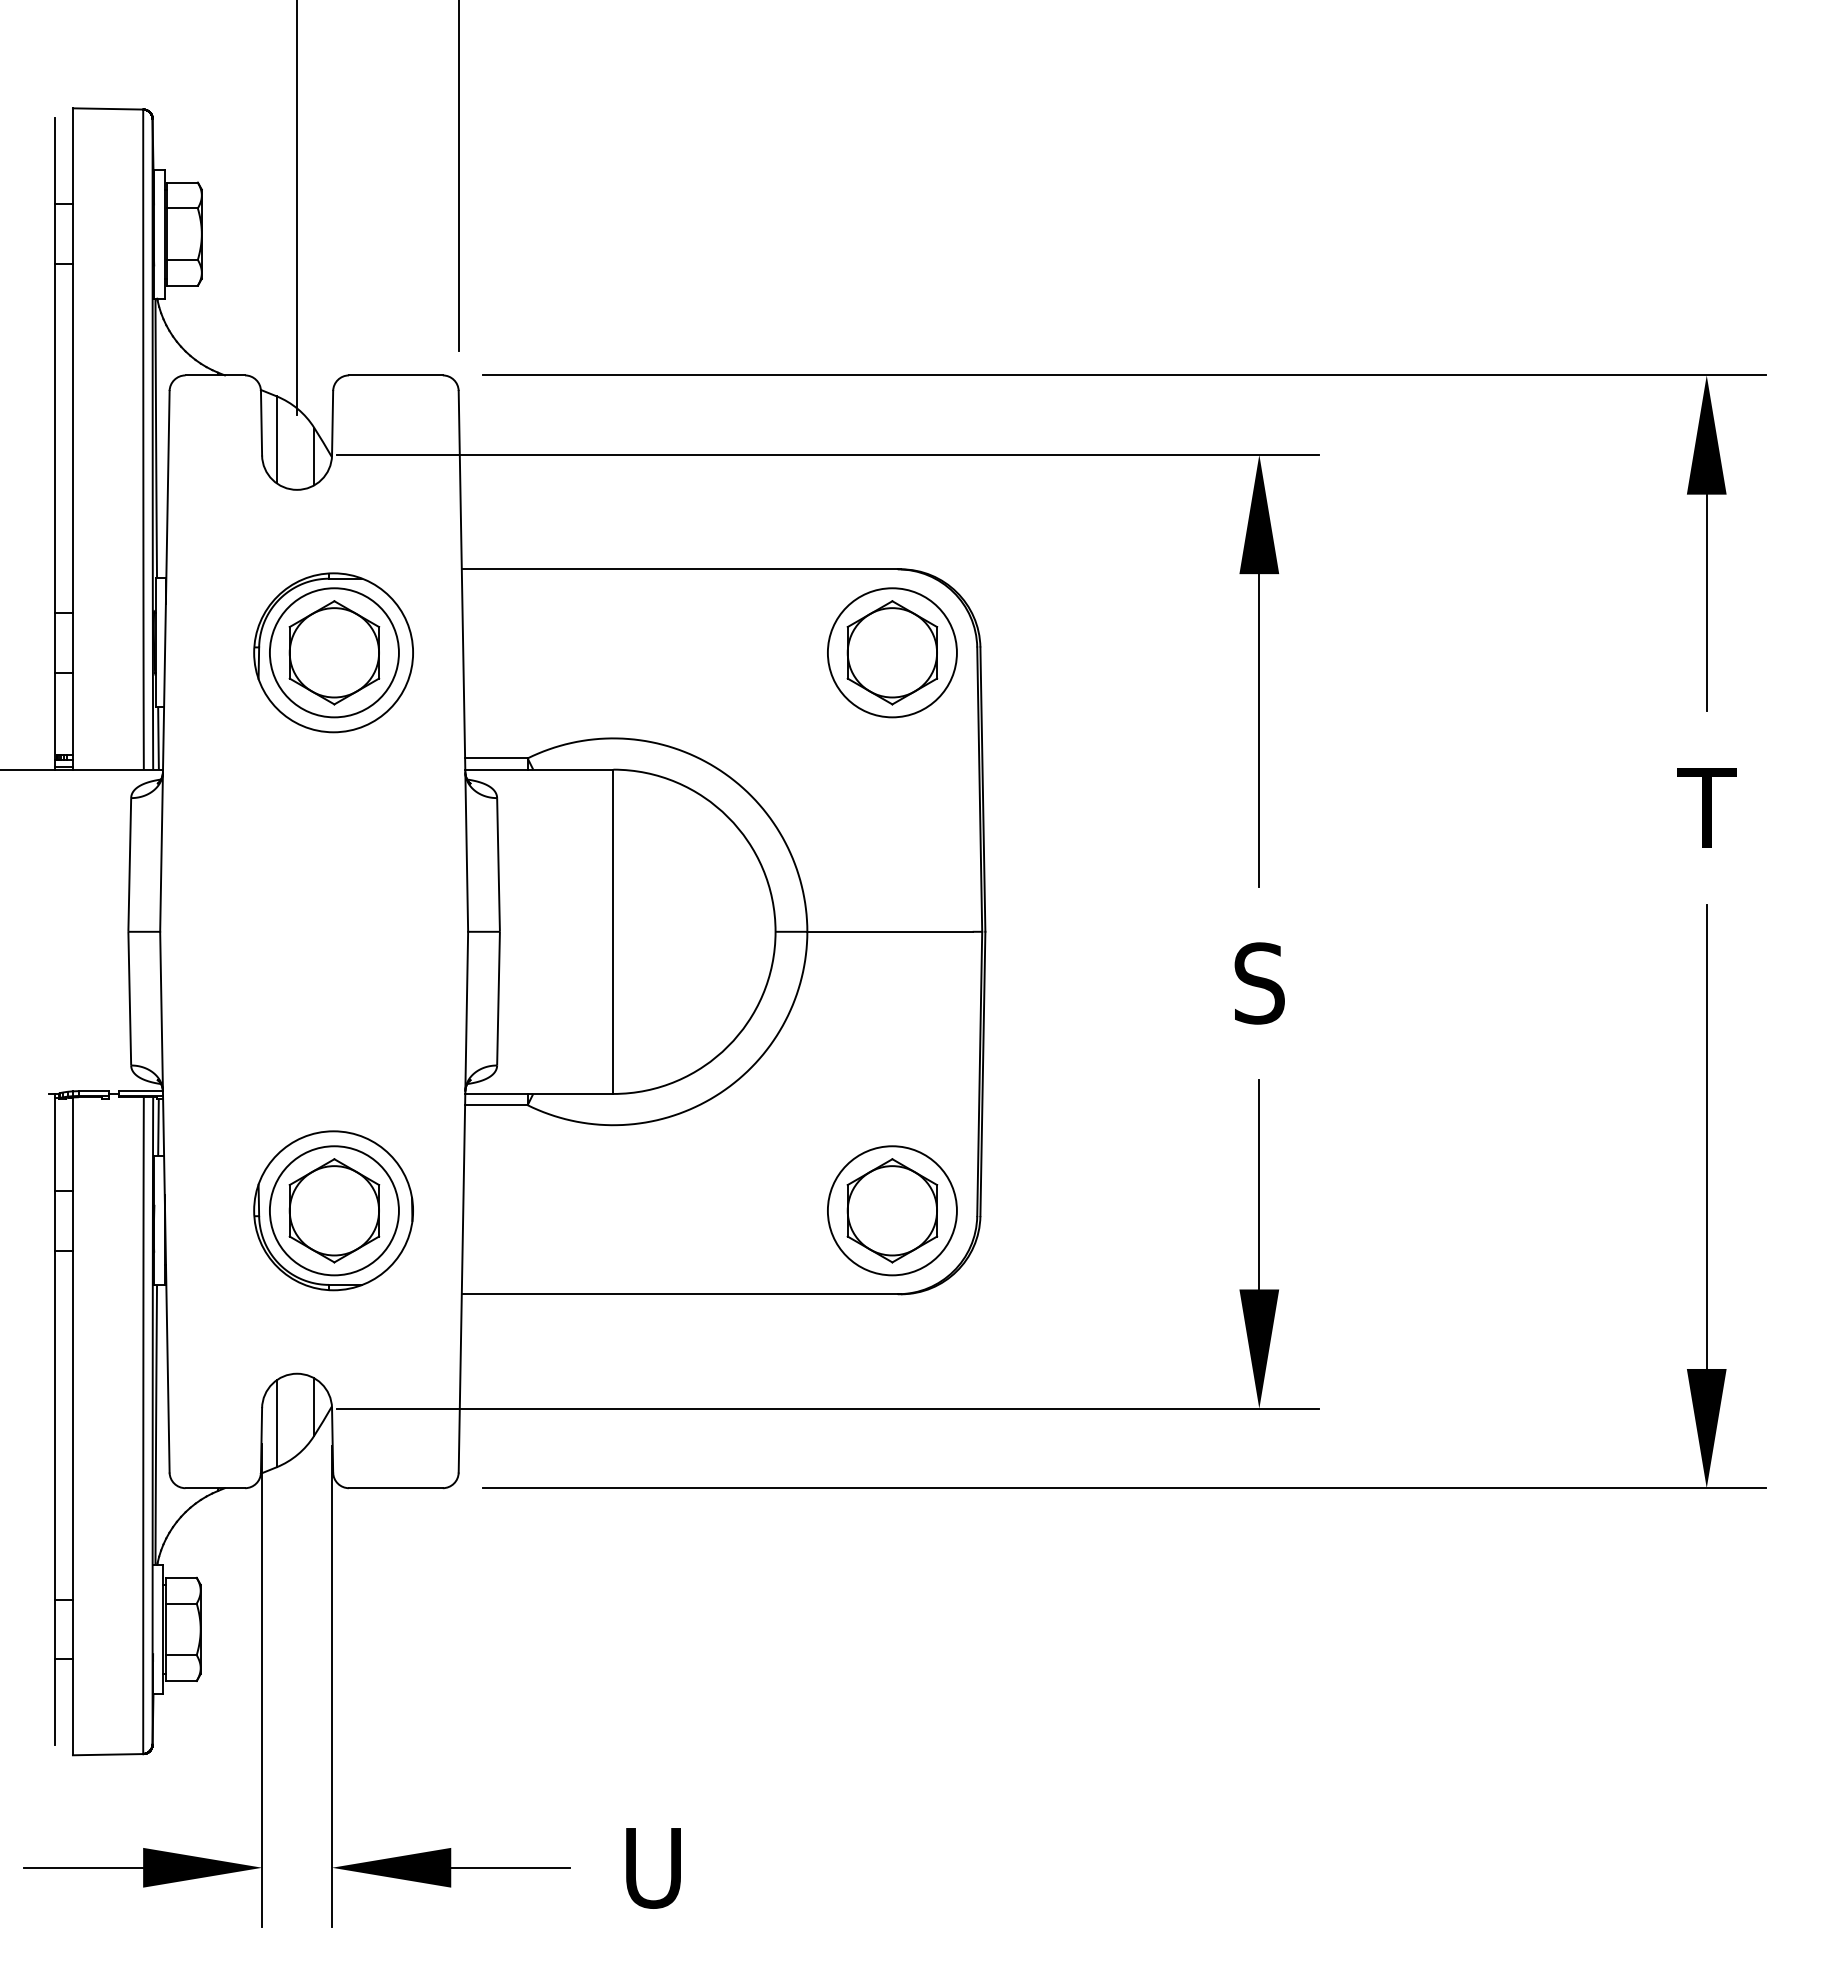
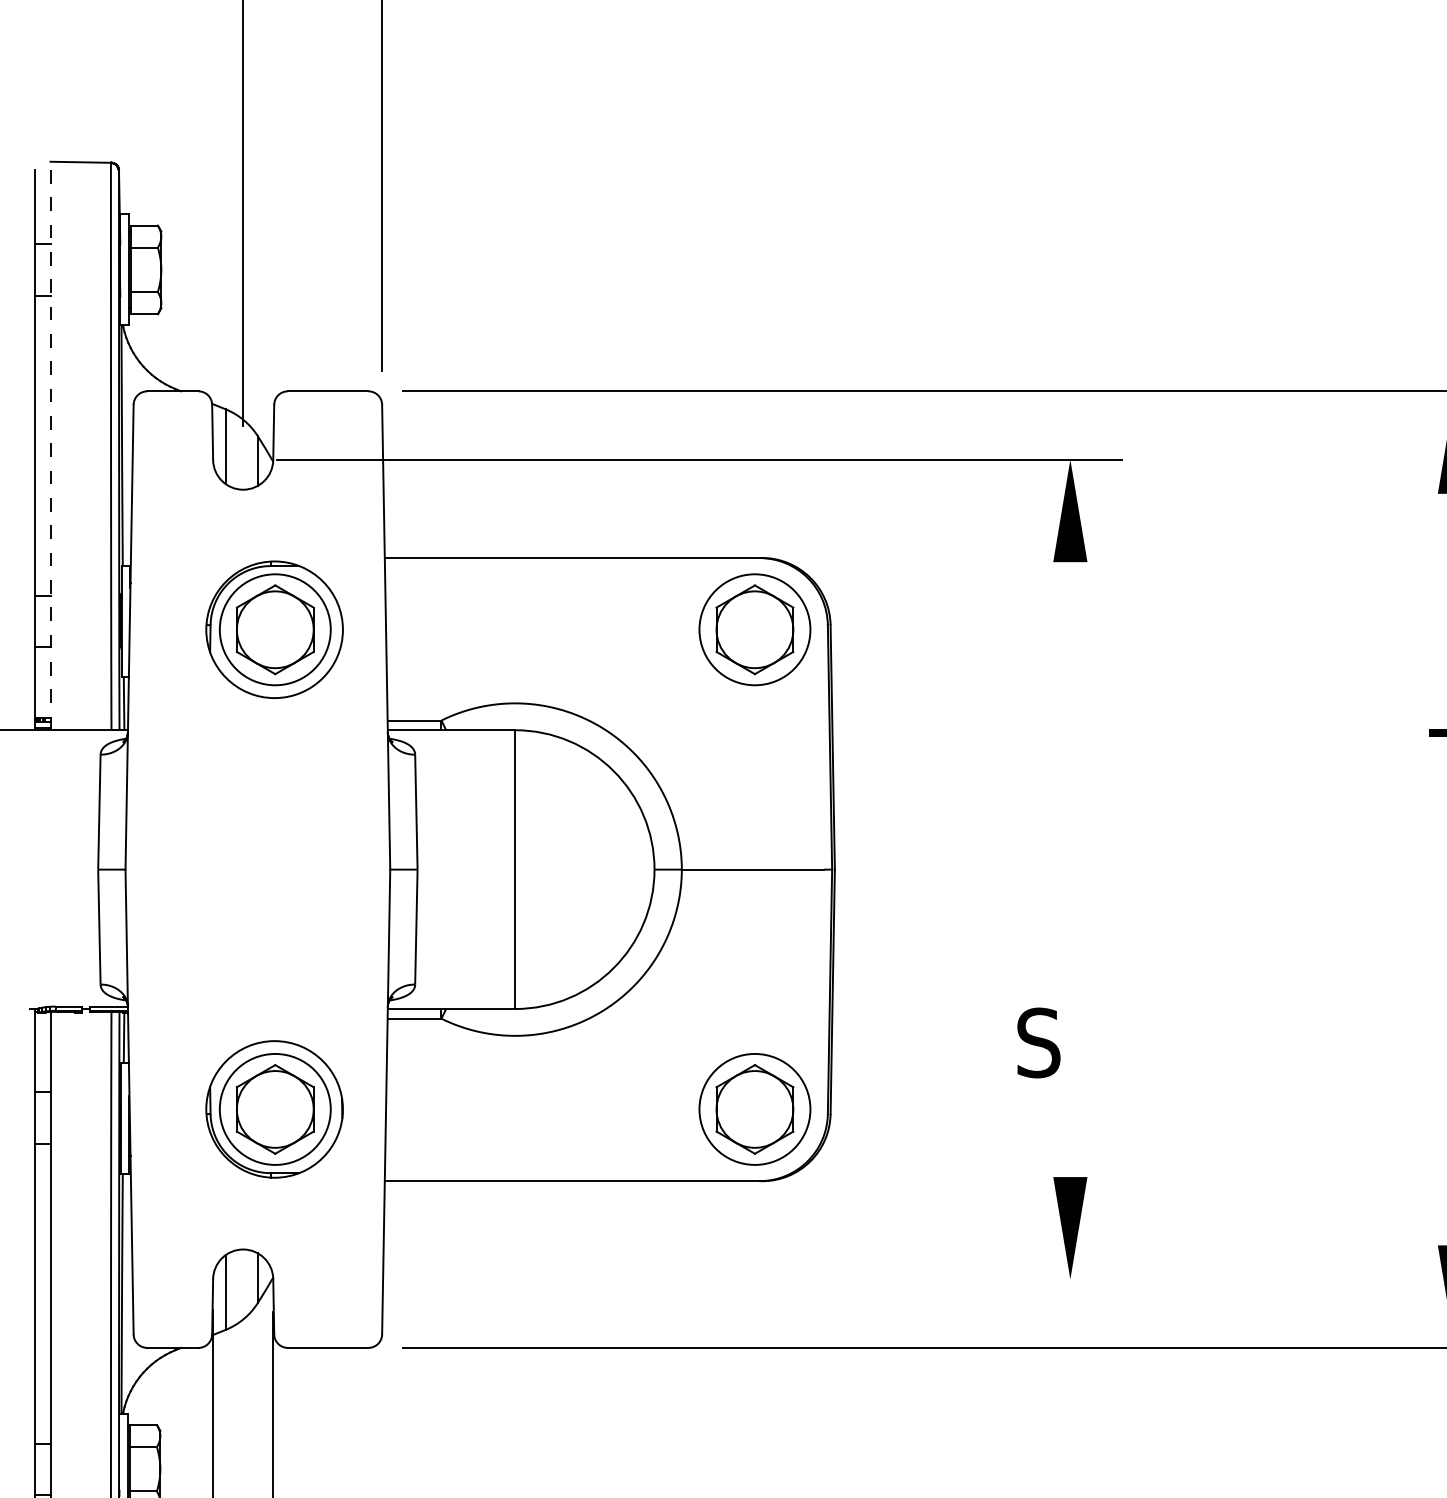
line: (72, 439) -> (50, 446), solid -> dashed
line: (1259, 730) -> (1070, 696), removed
text: (1259, 983) -> (1038, 1042), moved
line: (1259, 1184) -> (1070, 1086), removed
line: (827, 1408) -> (699, 1279), removed

